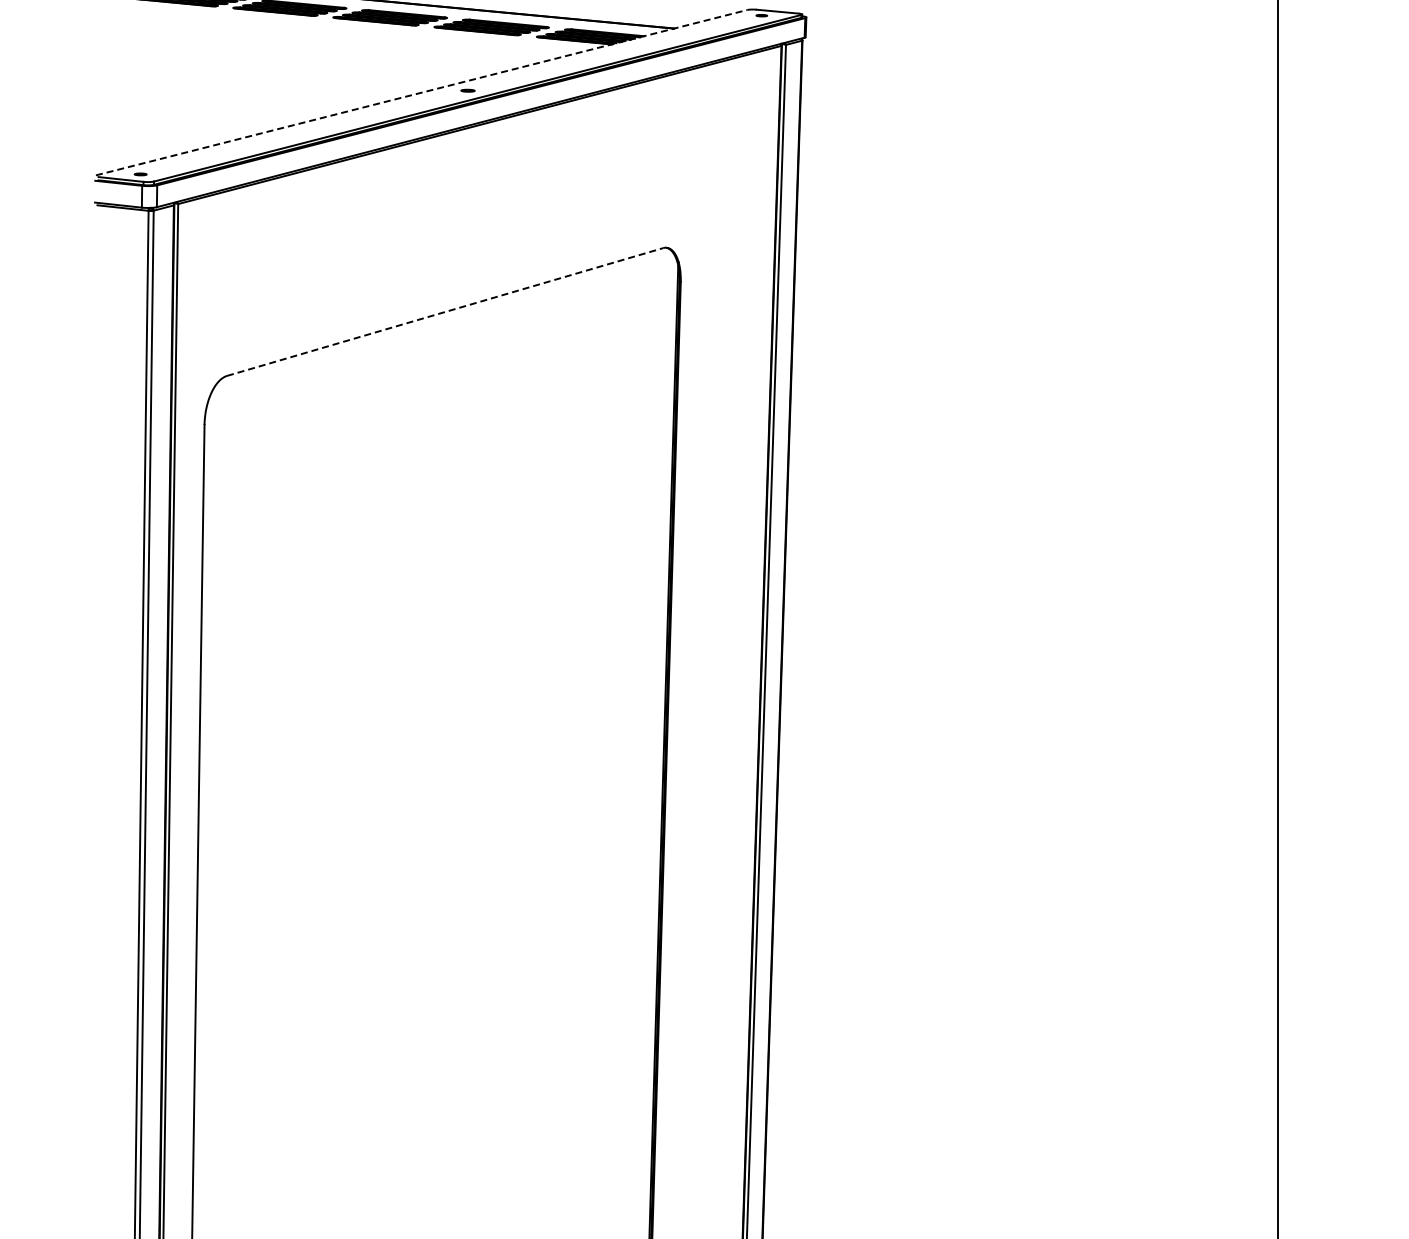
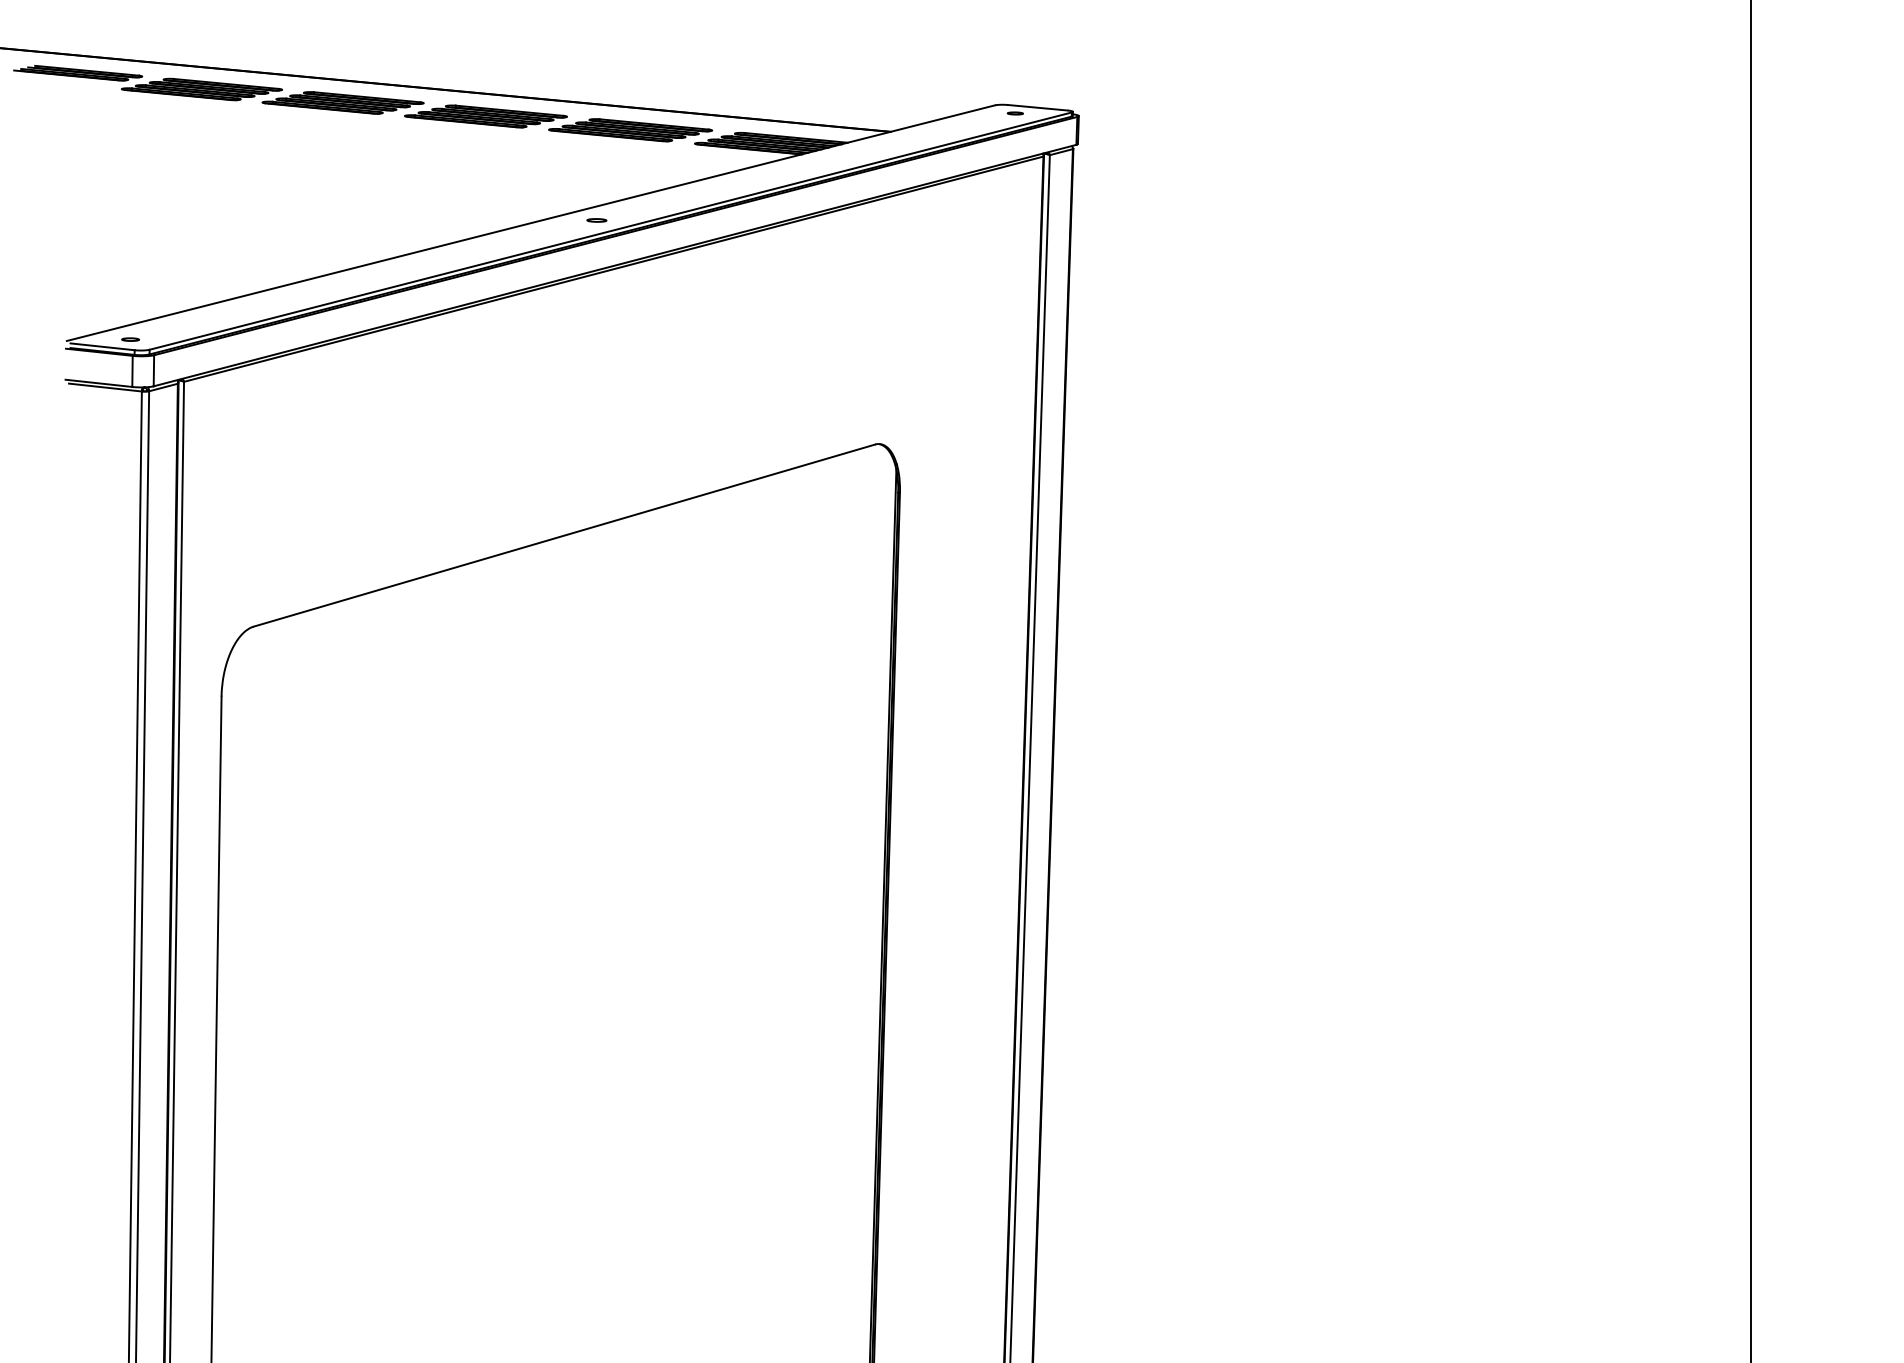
line: (422, 92) -> (532, 222), dashed -> solid
line: (445, 311) -> (564, 534), dashed -> solid

